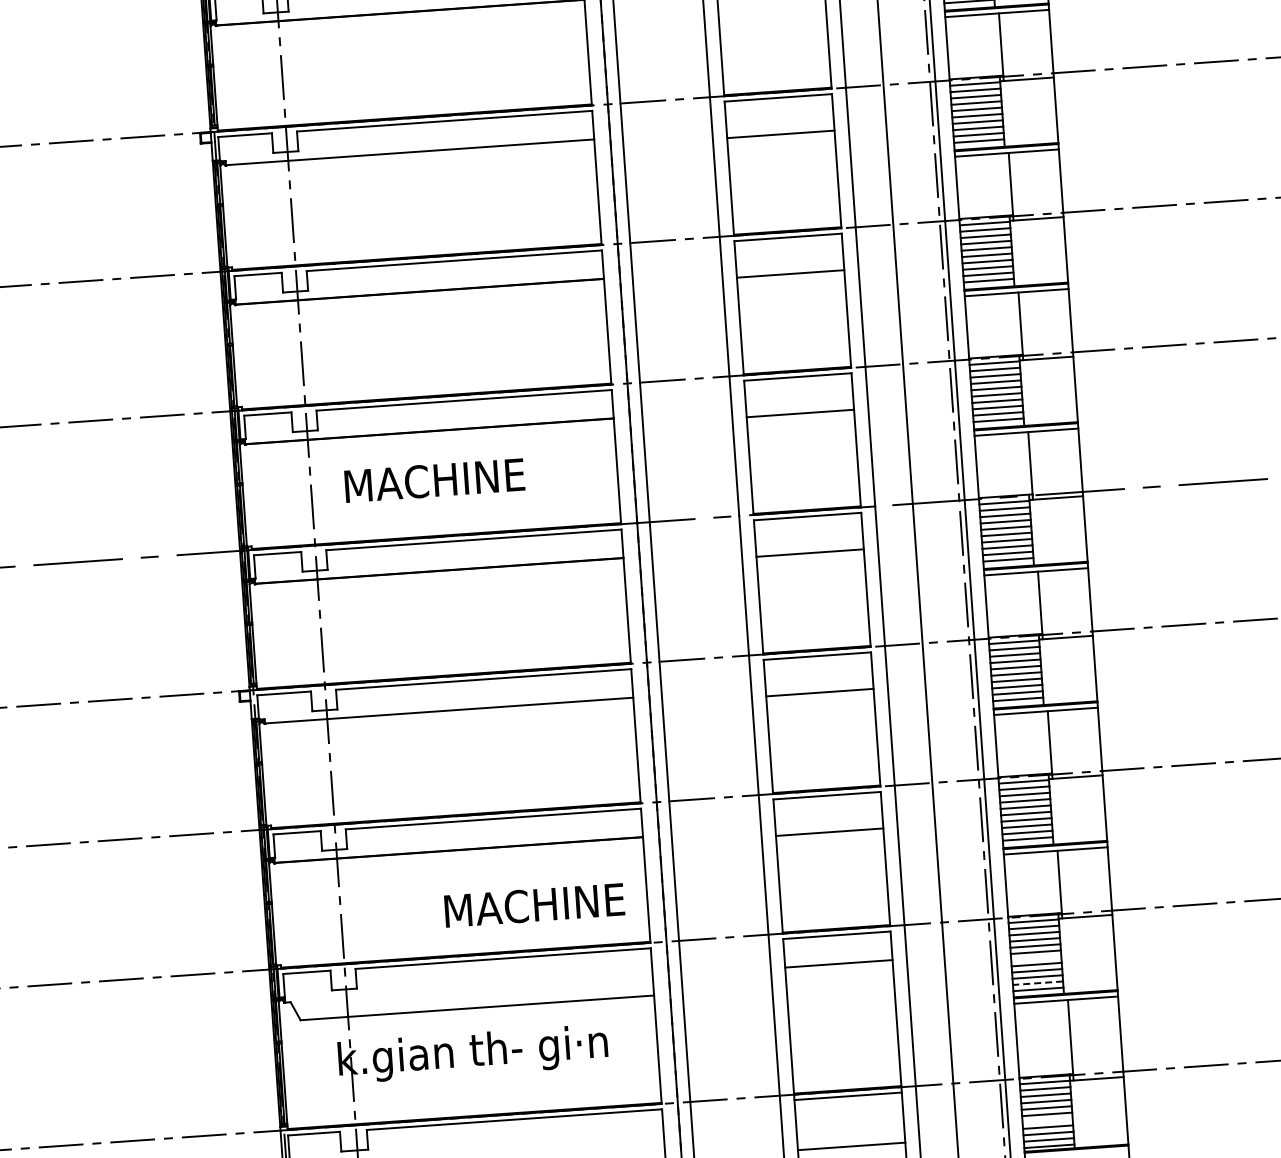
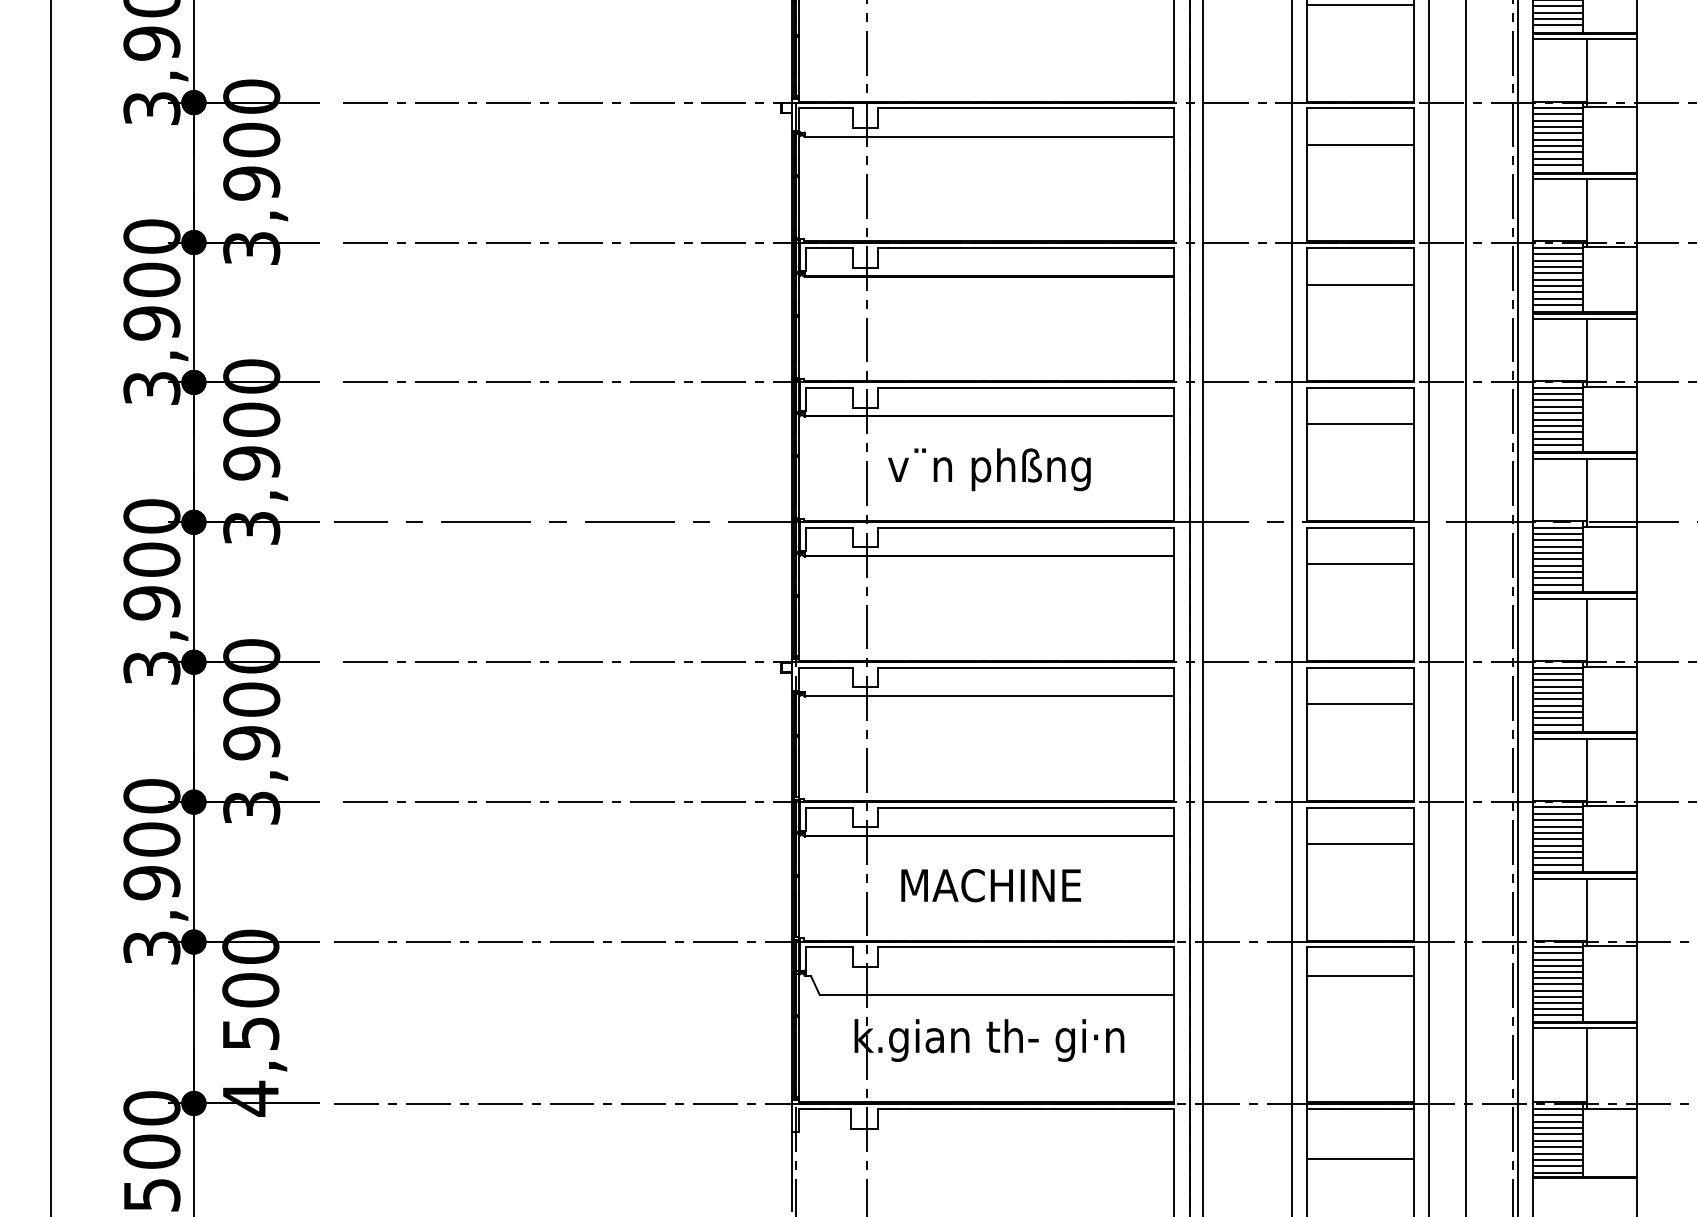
text: (433, 484) -> (989, 469), MACHINE -> v¨n phßng
text: (533, 905) -> (990, 885), moved
line: (1035, 958) -> (1557, 984), added
line: (1037, 983) -> (1557, 1009), dashed -> solid
line: (1047, 1121) -> (1557, 1147), added

